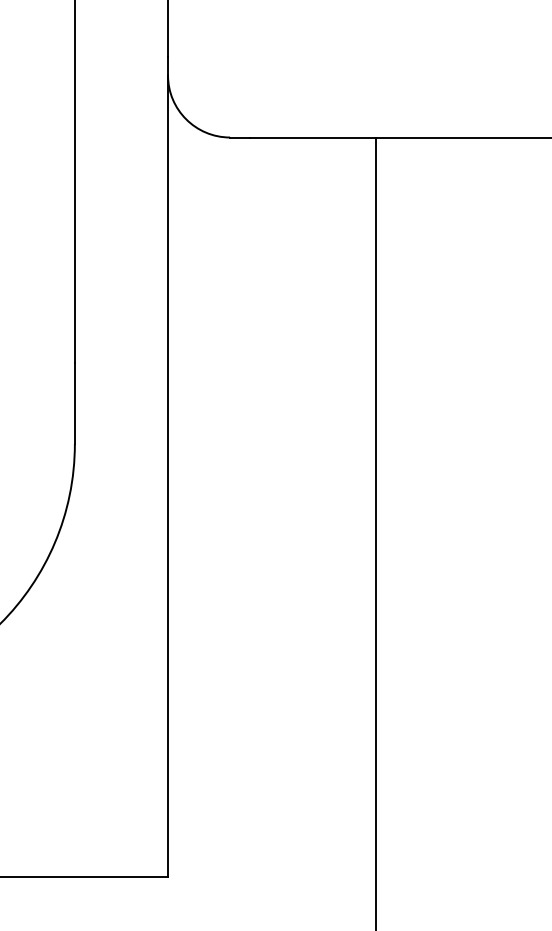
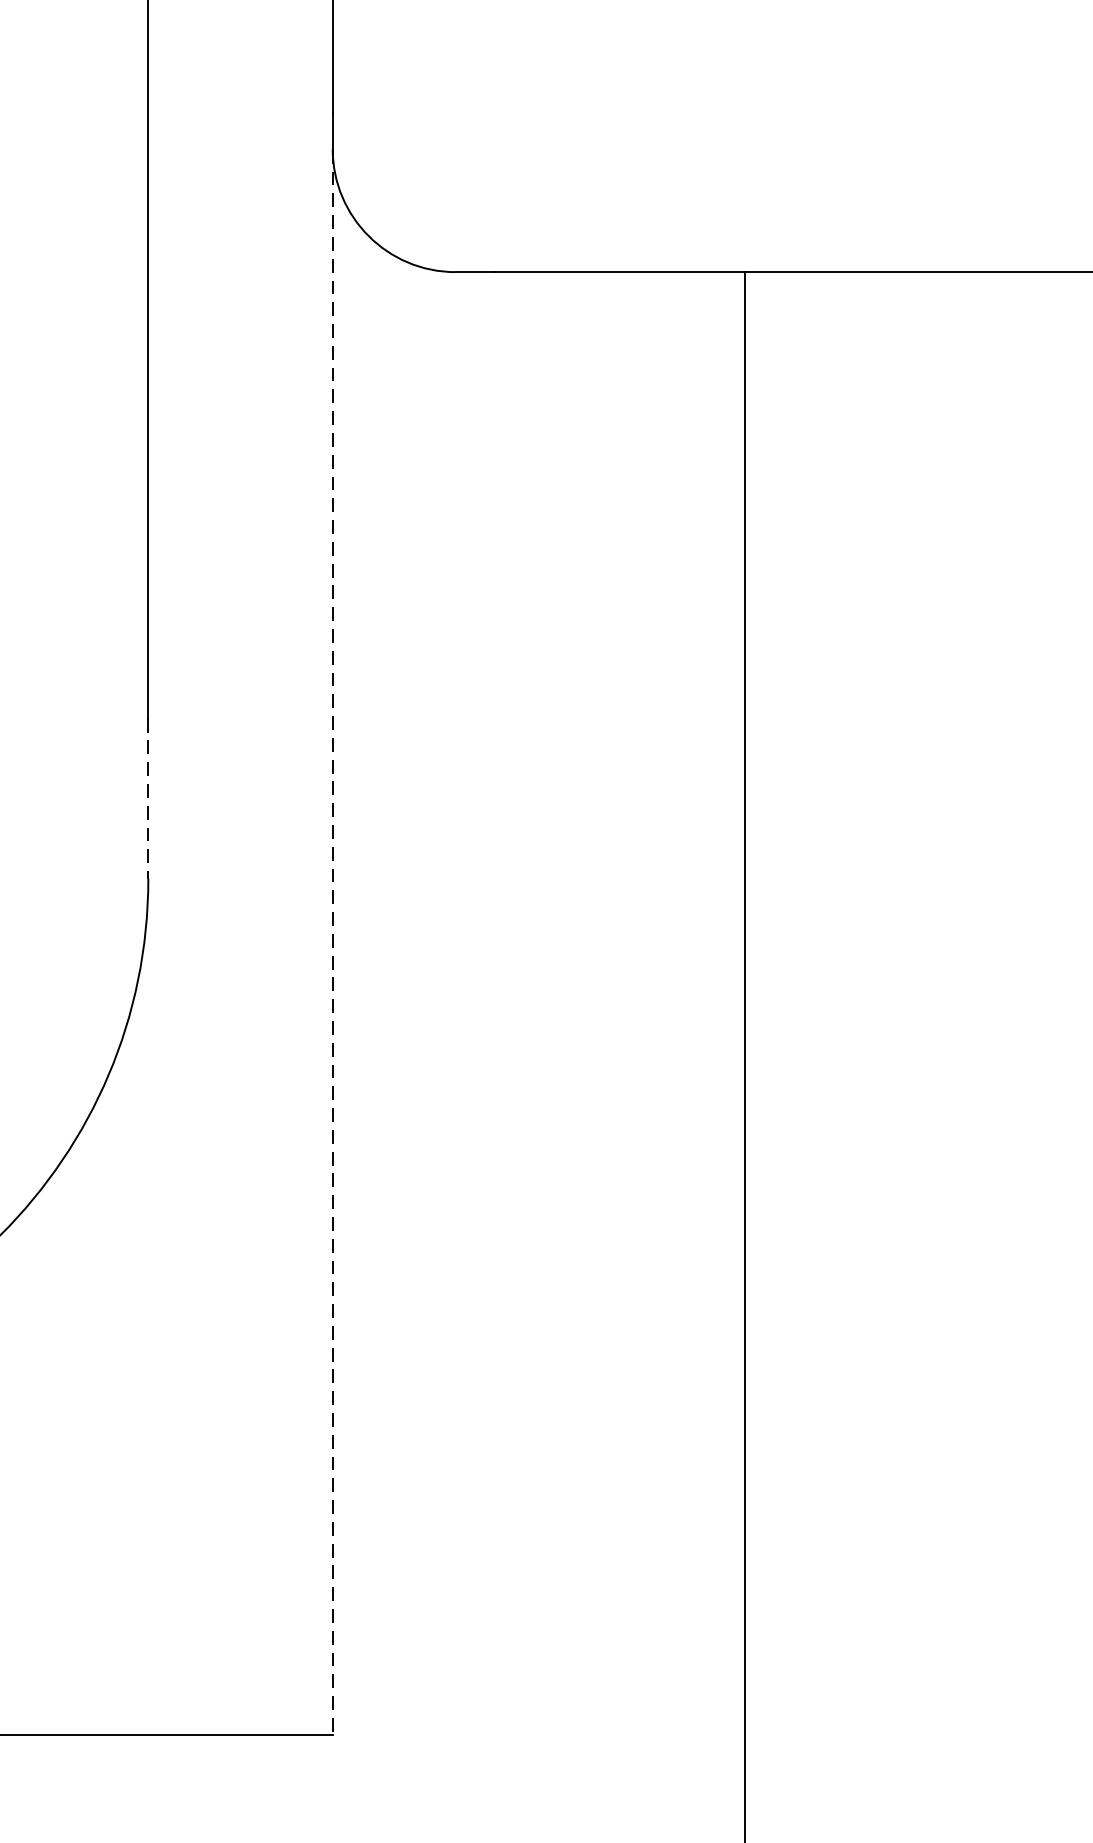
line: (74, 404) -> (147, 800), solid -> dashed
line: (168, 476) -> (333, 943), solid -> dashed

